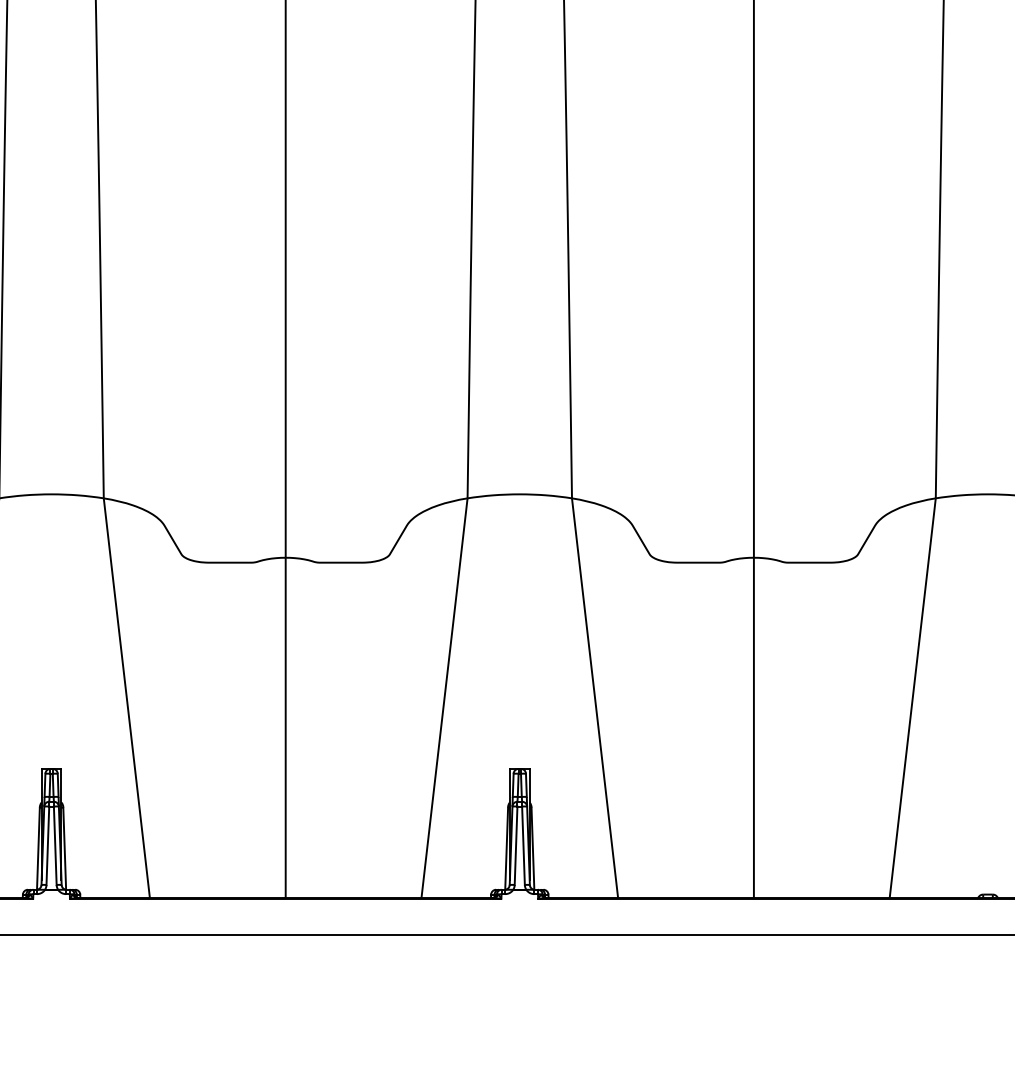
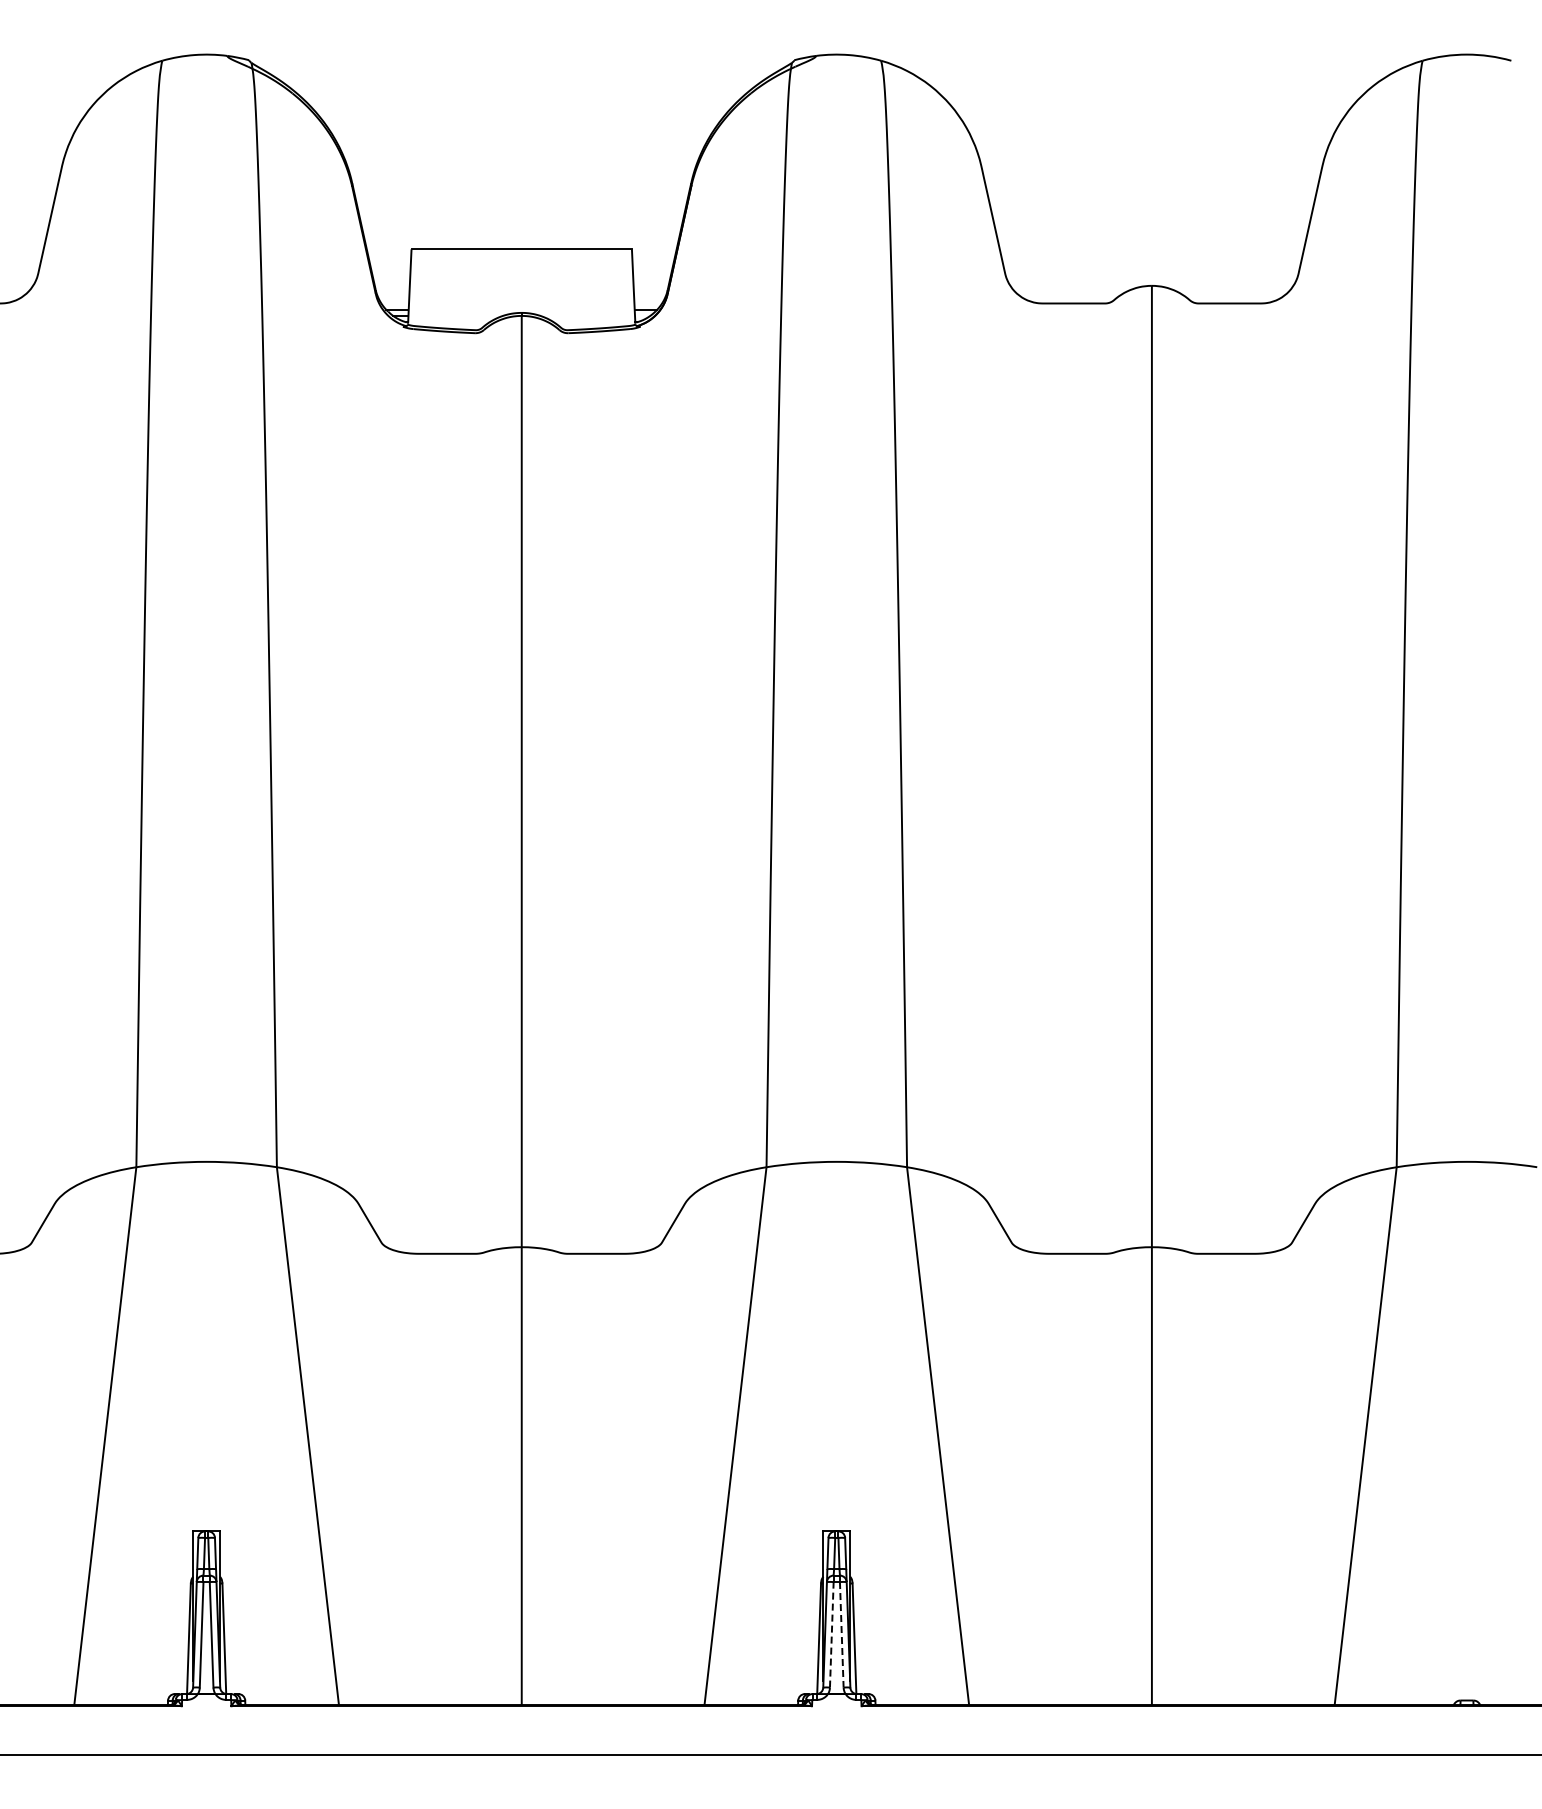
line: (515, 845) -> (831, 1634), solid -> dashed
line: (523, 845) -> (841, 1634), solid -> dashed

